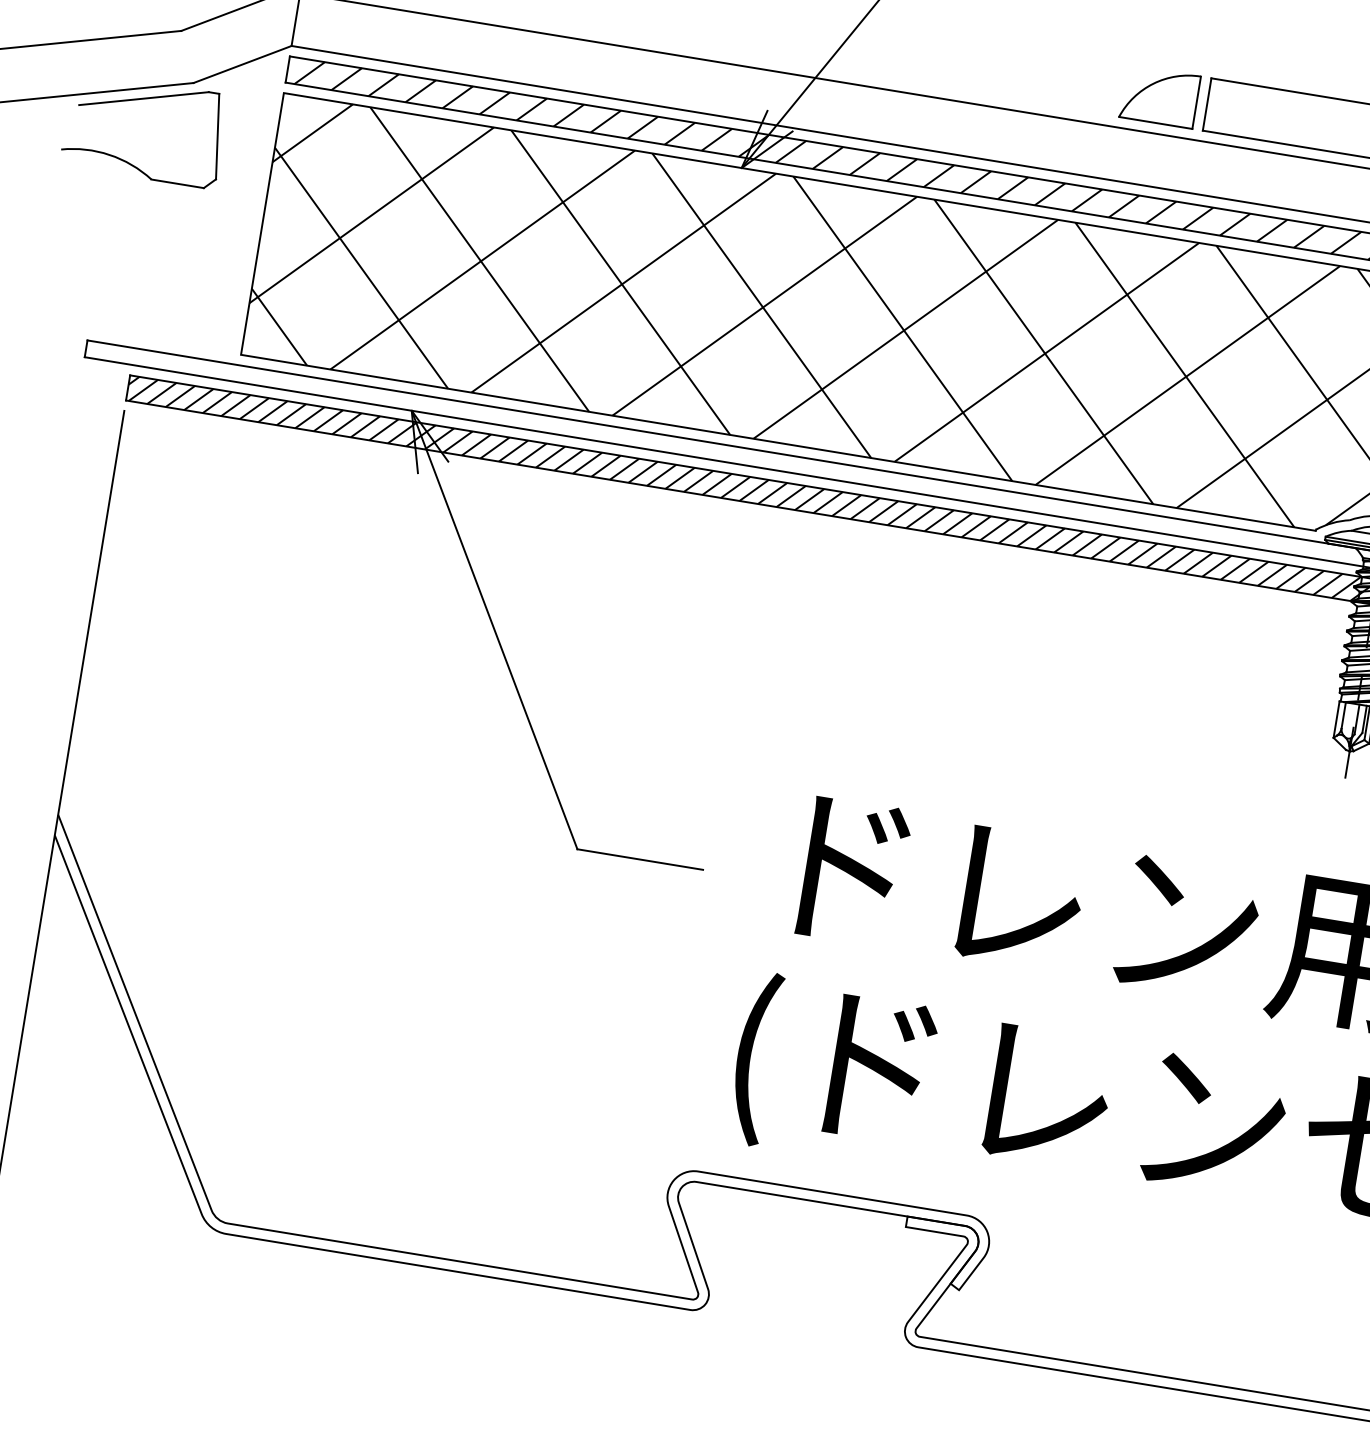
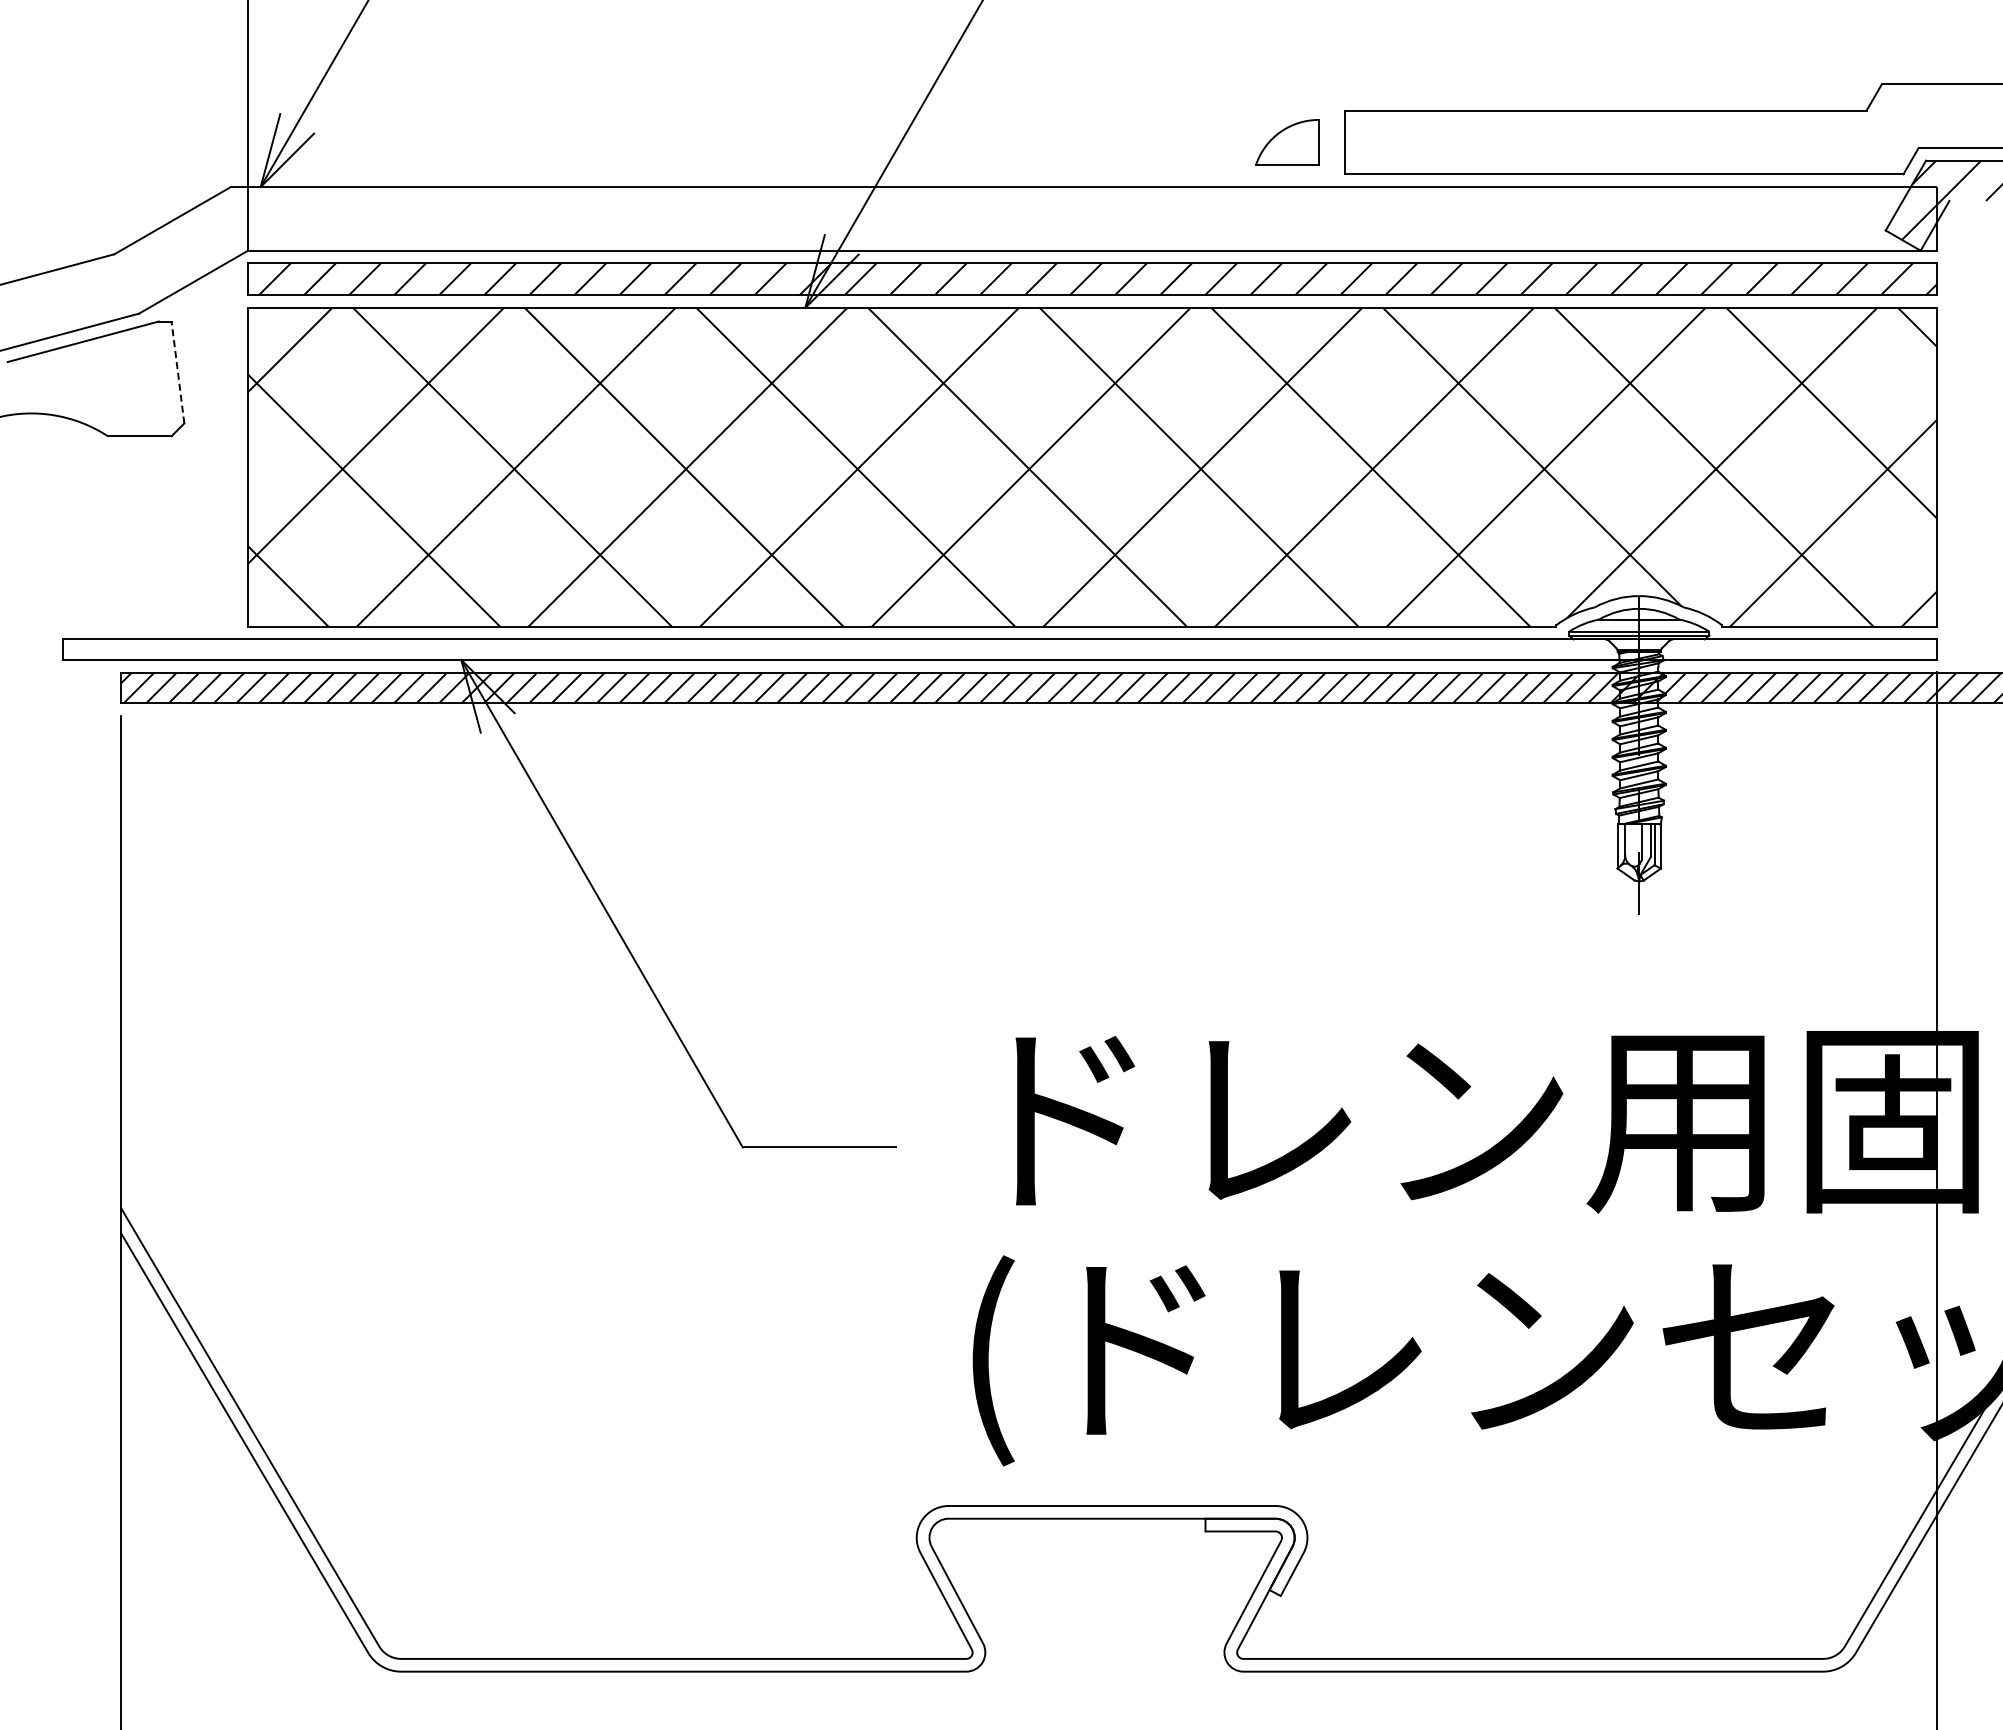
part: (1160, 96) -> (1287, 141), size x0.7
line: (217, 136) -> (177, 372), solid -> dashed

